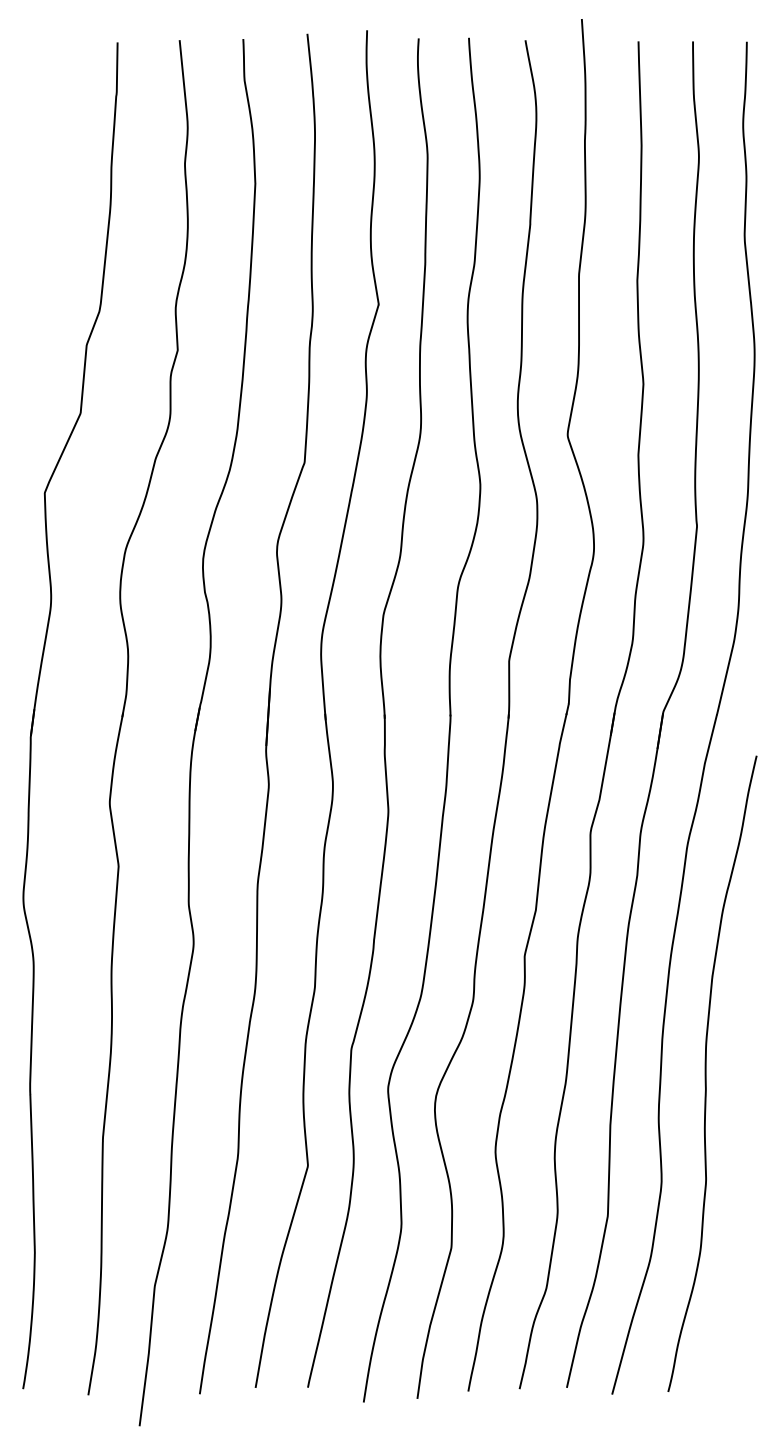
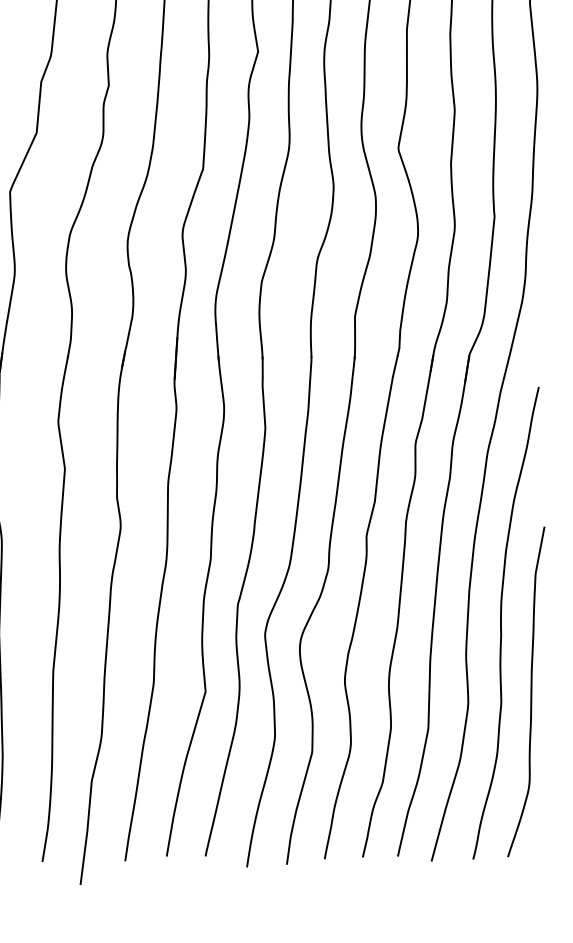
curve: (745, 1165) -> (530, 691), added

